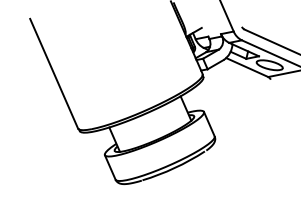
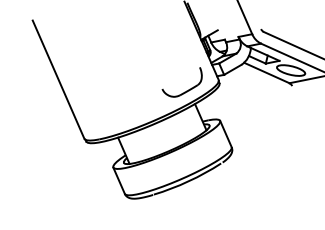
part: (174, 82) -> (188, 89), added

